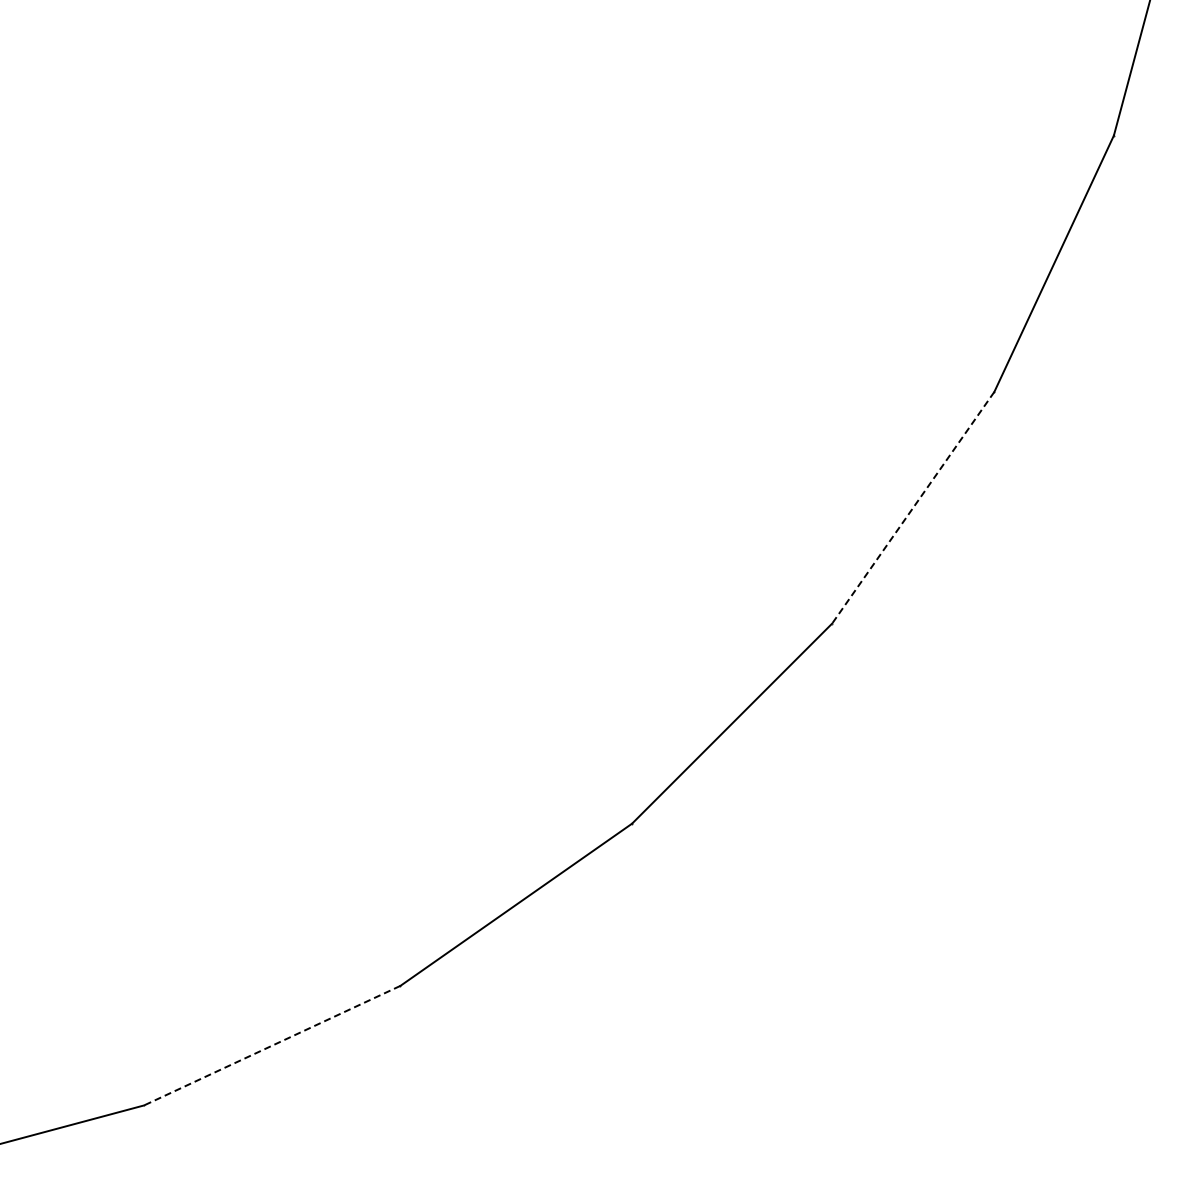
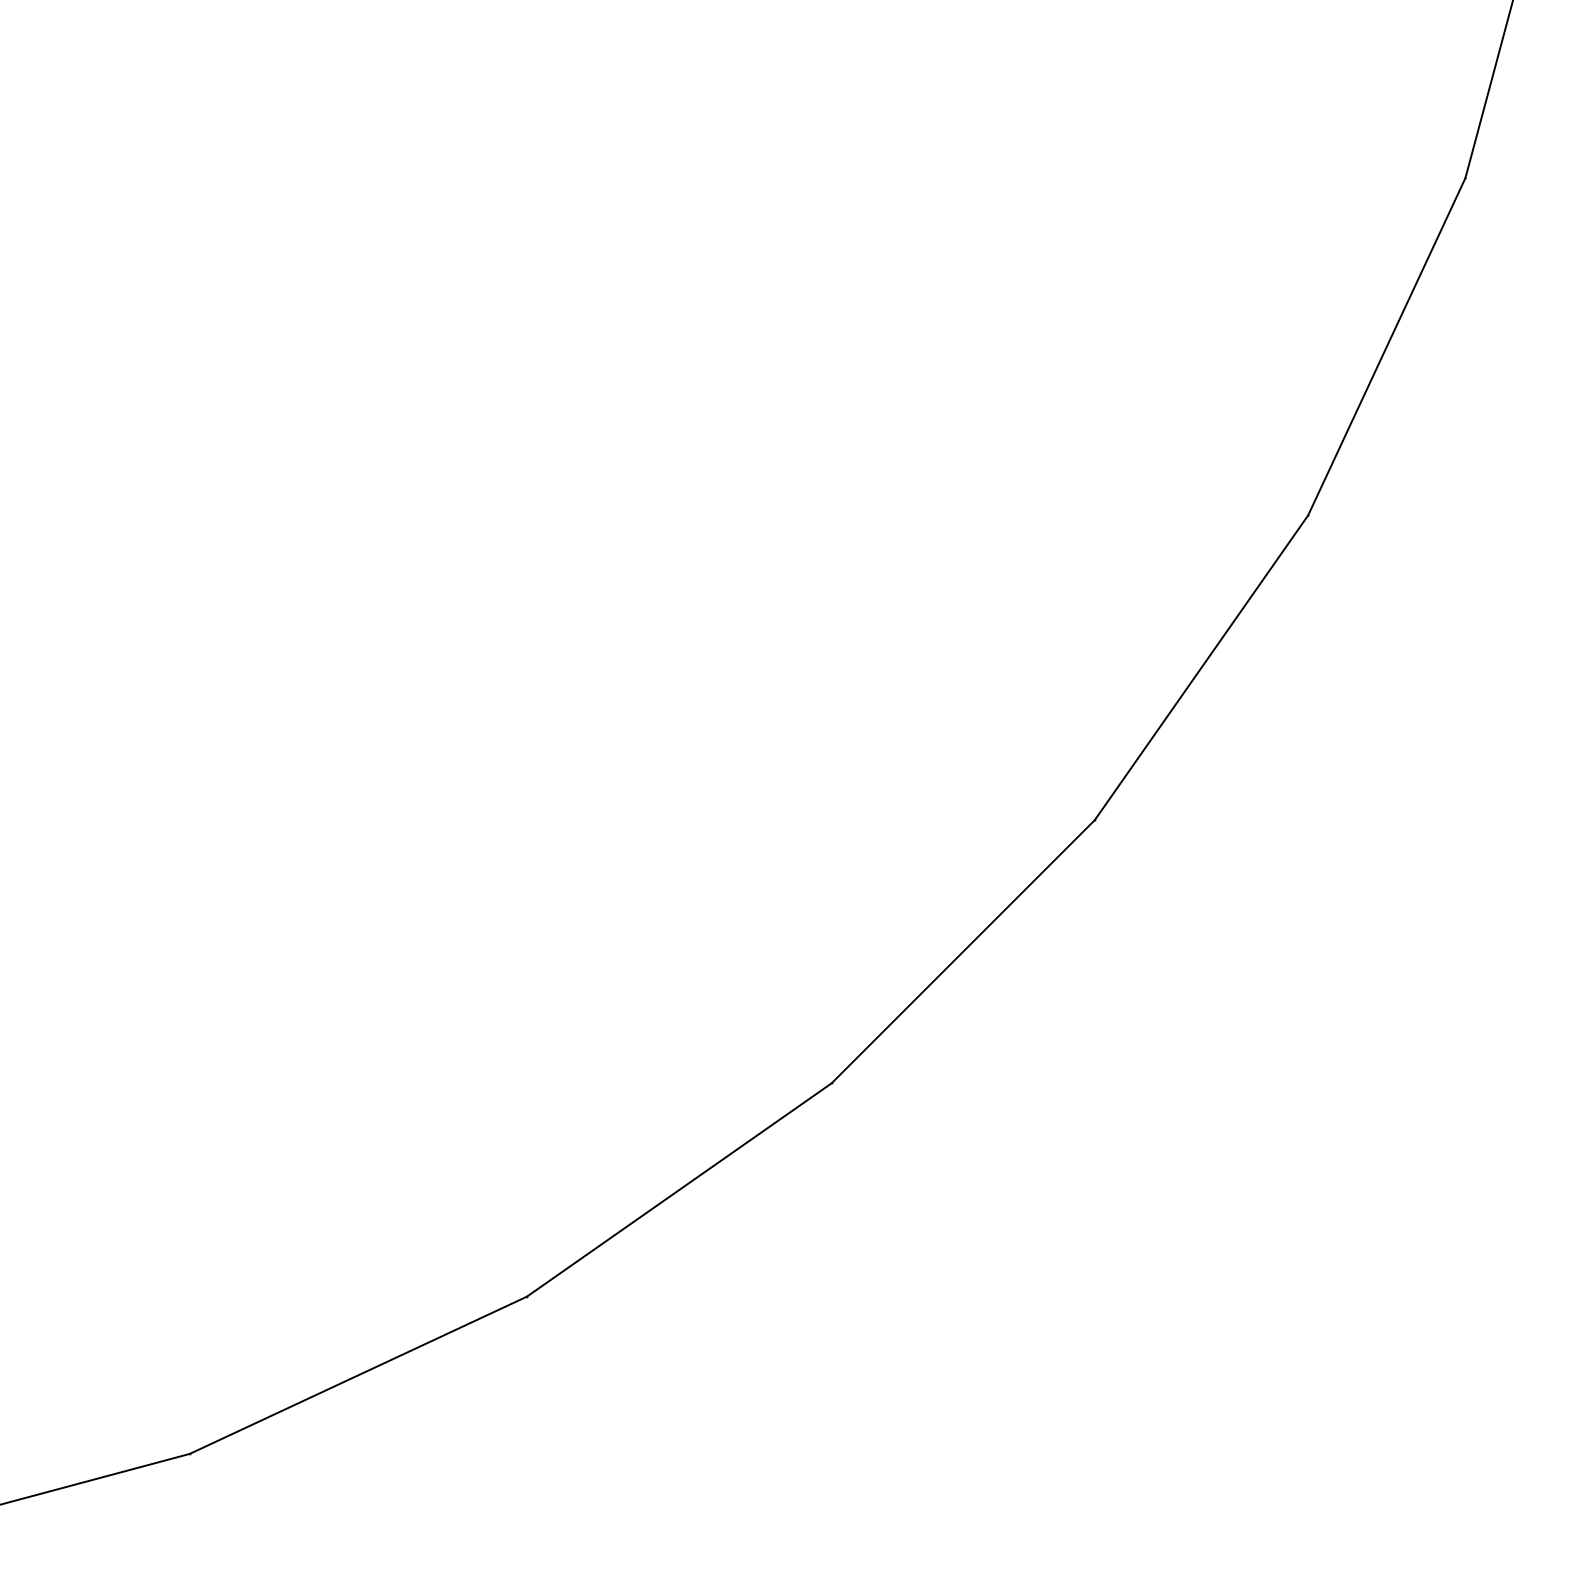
line: (912, 508) -> (1200, 668), dashed -> solid
line: (271, 1045) -> (357, 1375), dashed -> solid

